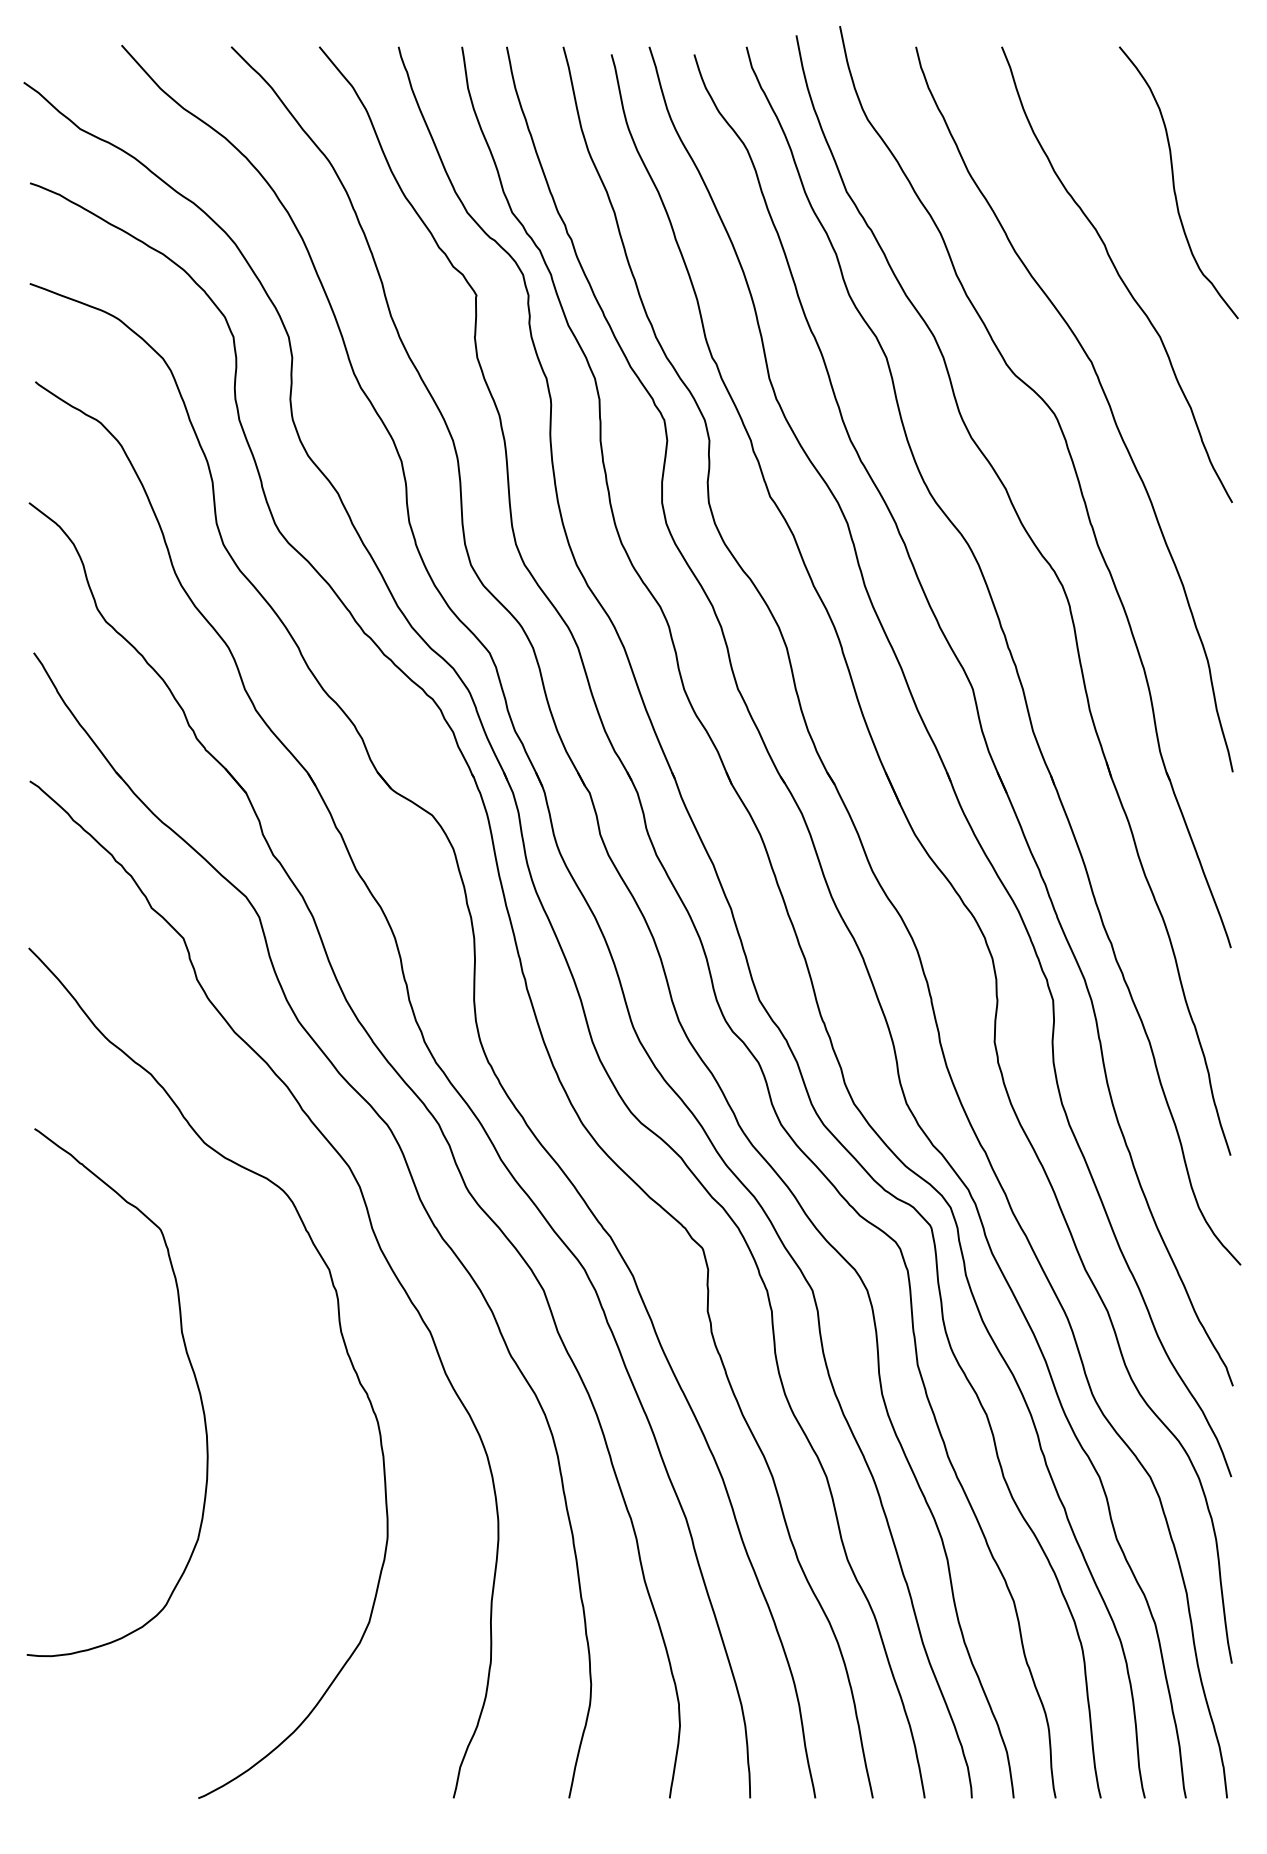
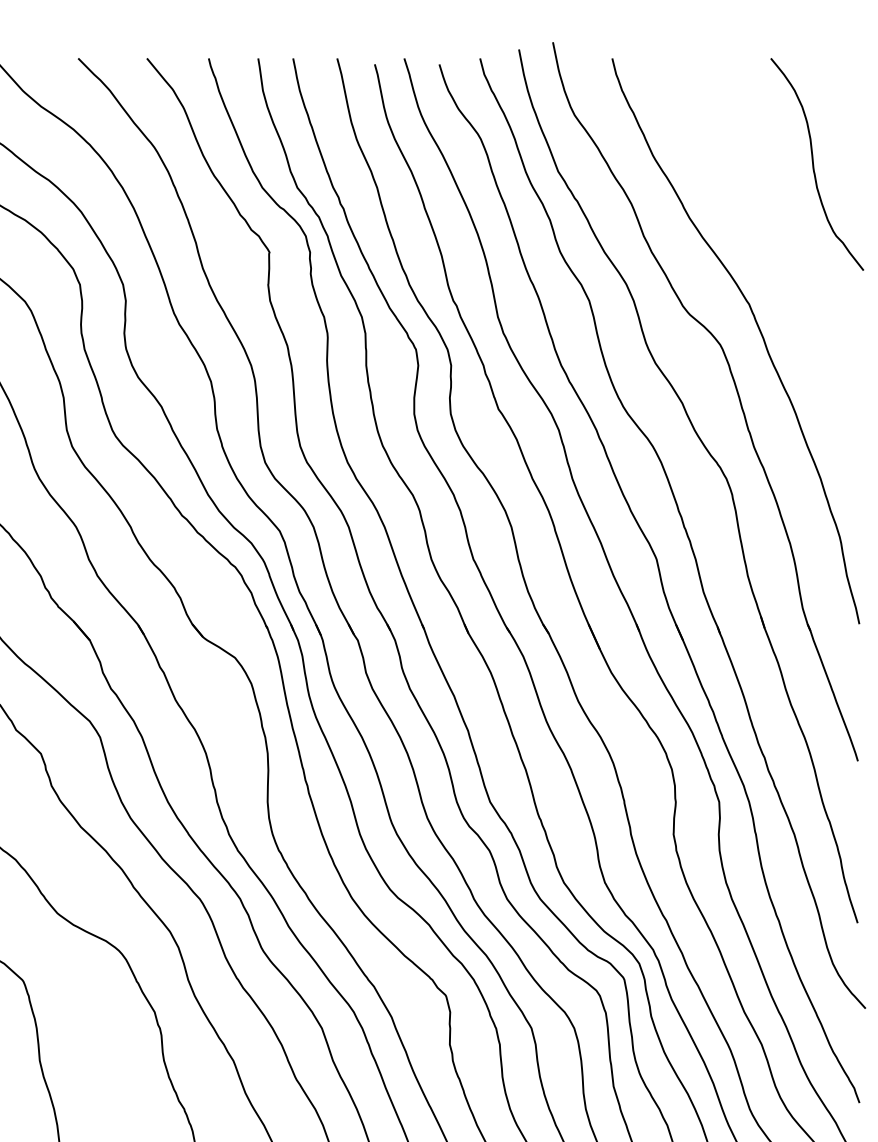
curve: (1117, 274) -> (769, 235), removed

